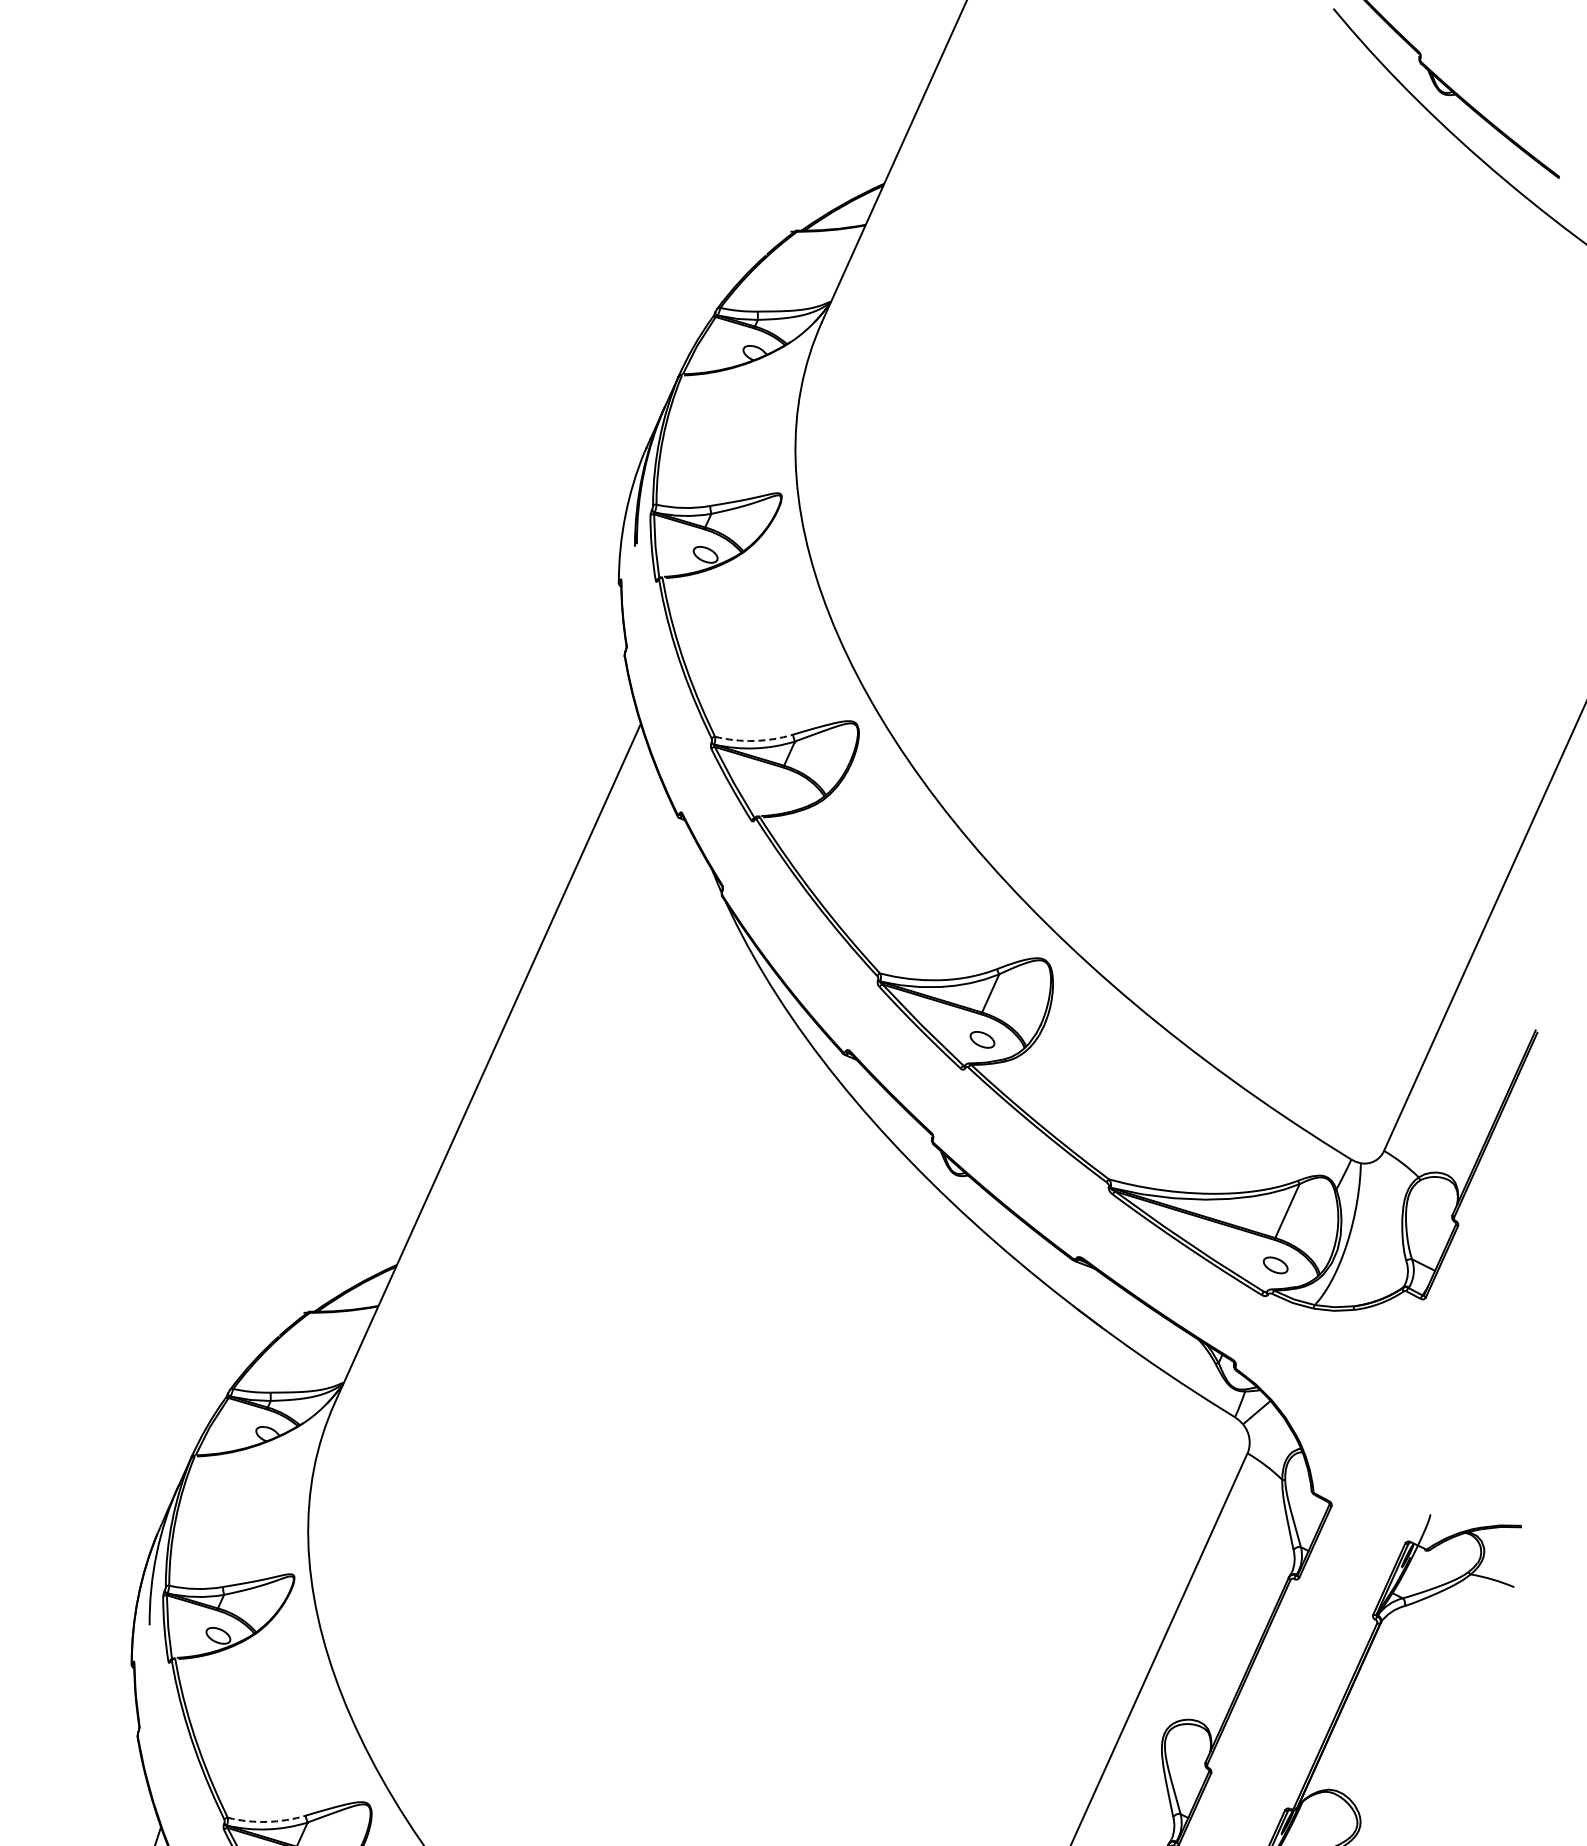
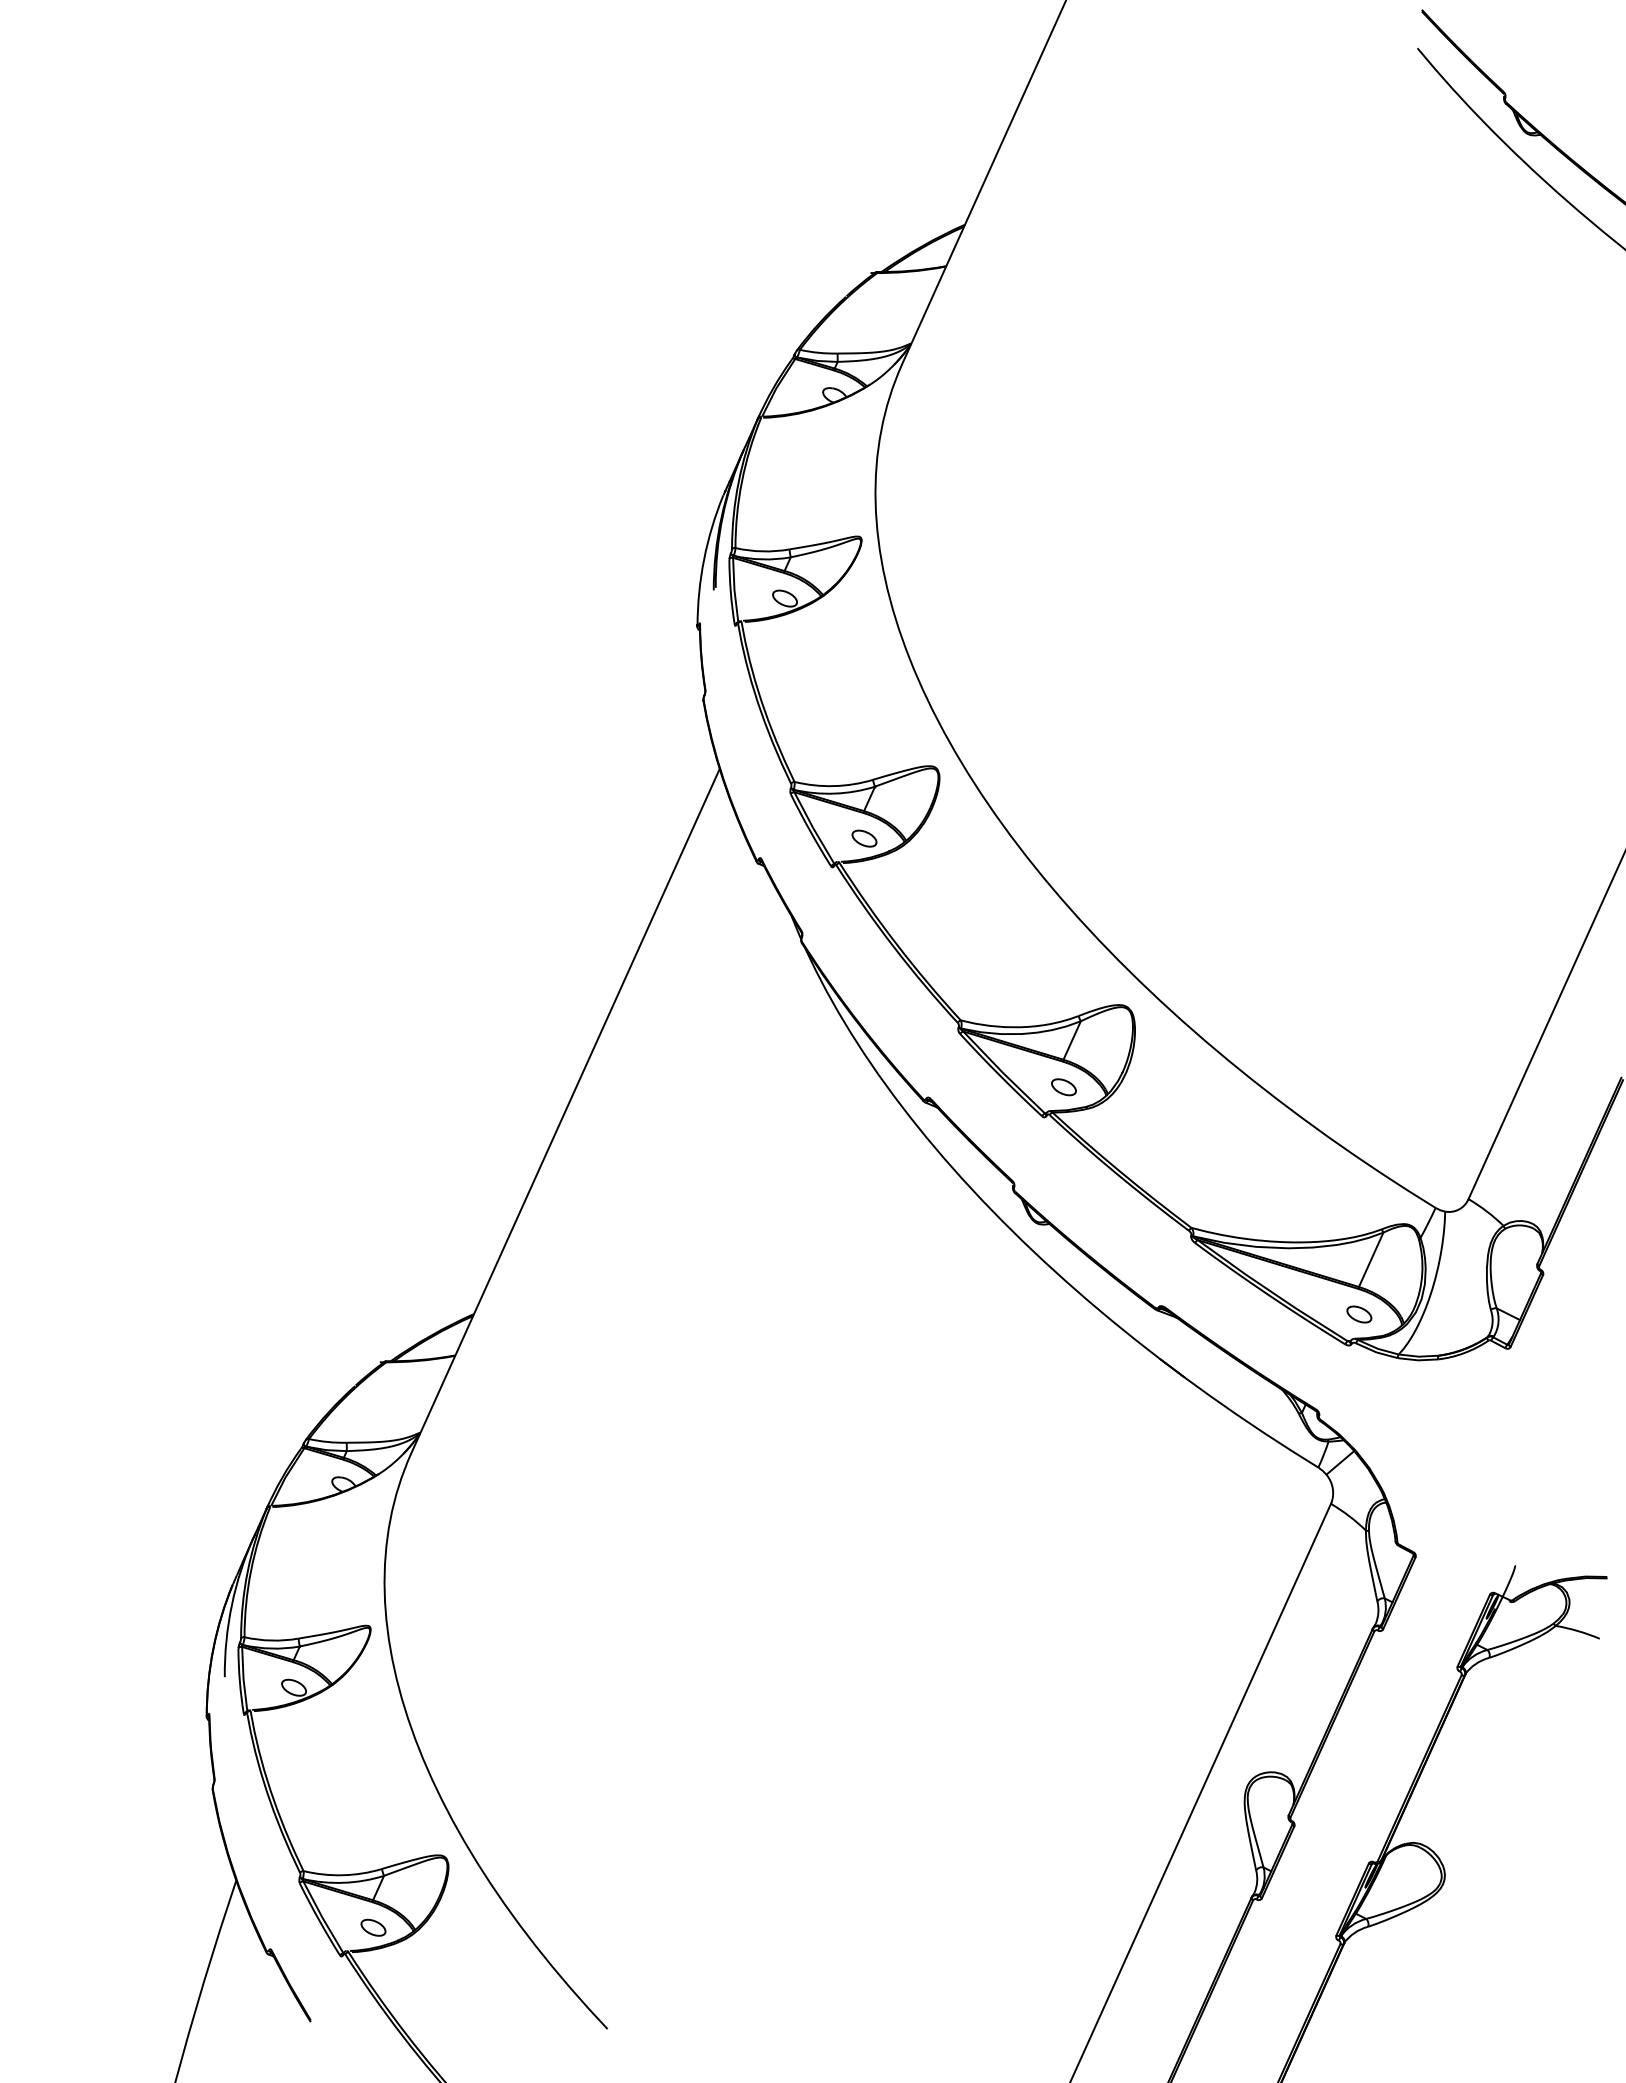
arc: (753, 741) -> (833, 786), dashed -> solid
part: (784, 792) -> (864, 838), added
arc: (266, 1822) -> (342, 1875), dashed -> solid

